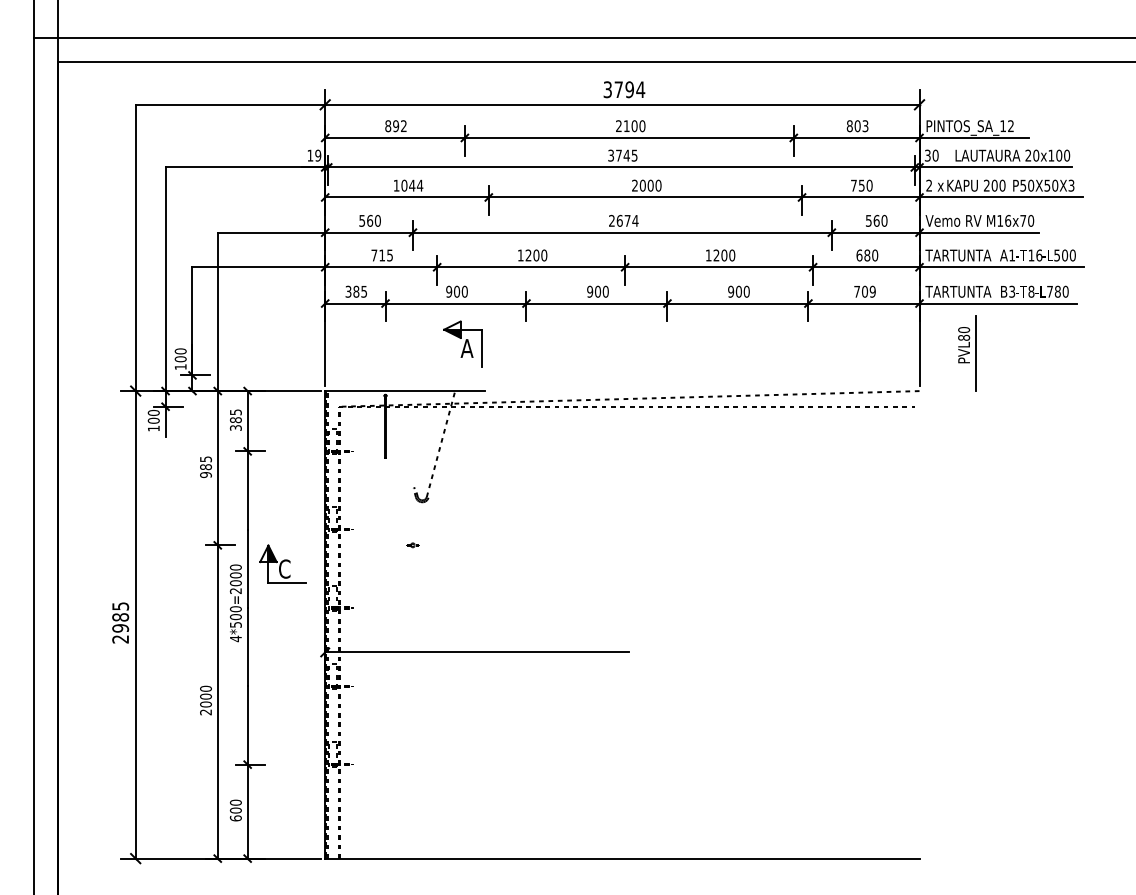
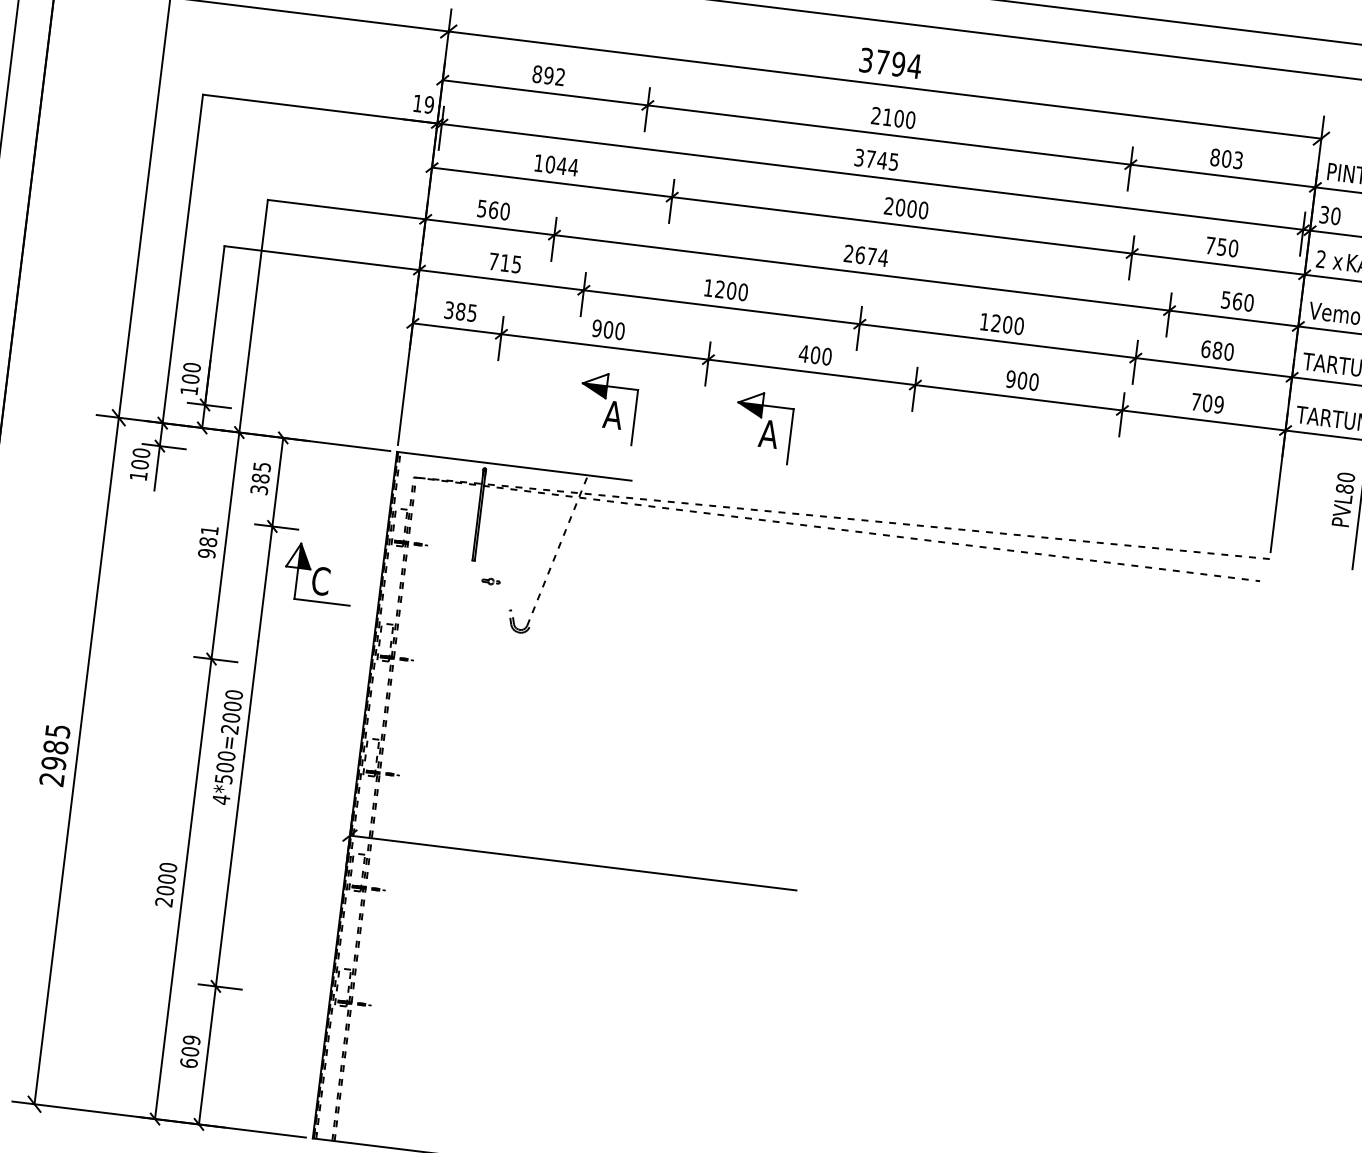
text: (589, 291) -> (803, 353), 900 -> 400
part: (568, 343) -> (762, 425), added
text: (205, 459) -> (208, 530), 985 -> 981
part: (412, 545) -> (490, 581), moved
part: (282, 563) -> (318, 572), moved
text: (235, 802) -> (191, 1039), 600 -> 609

